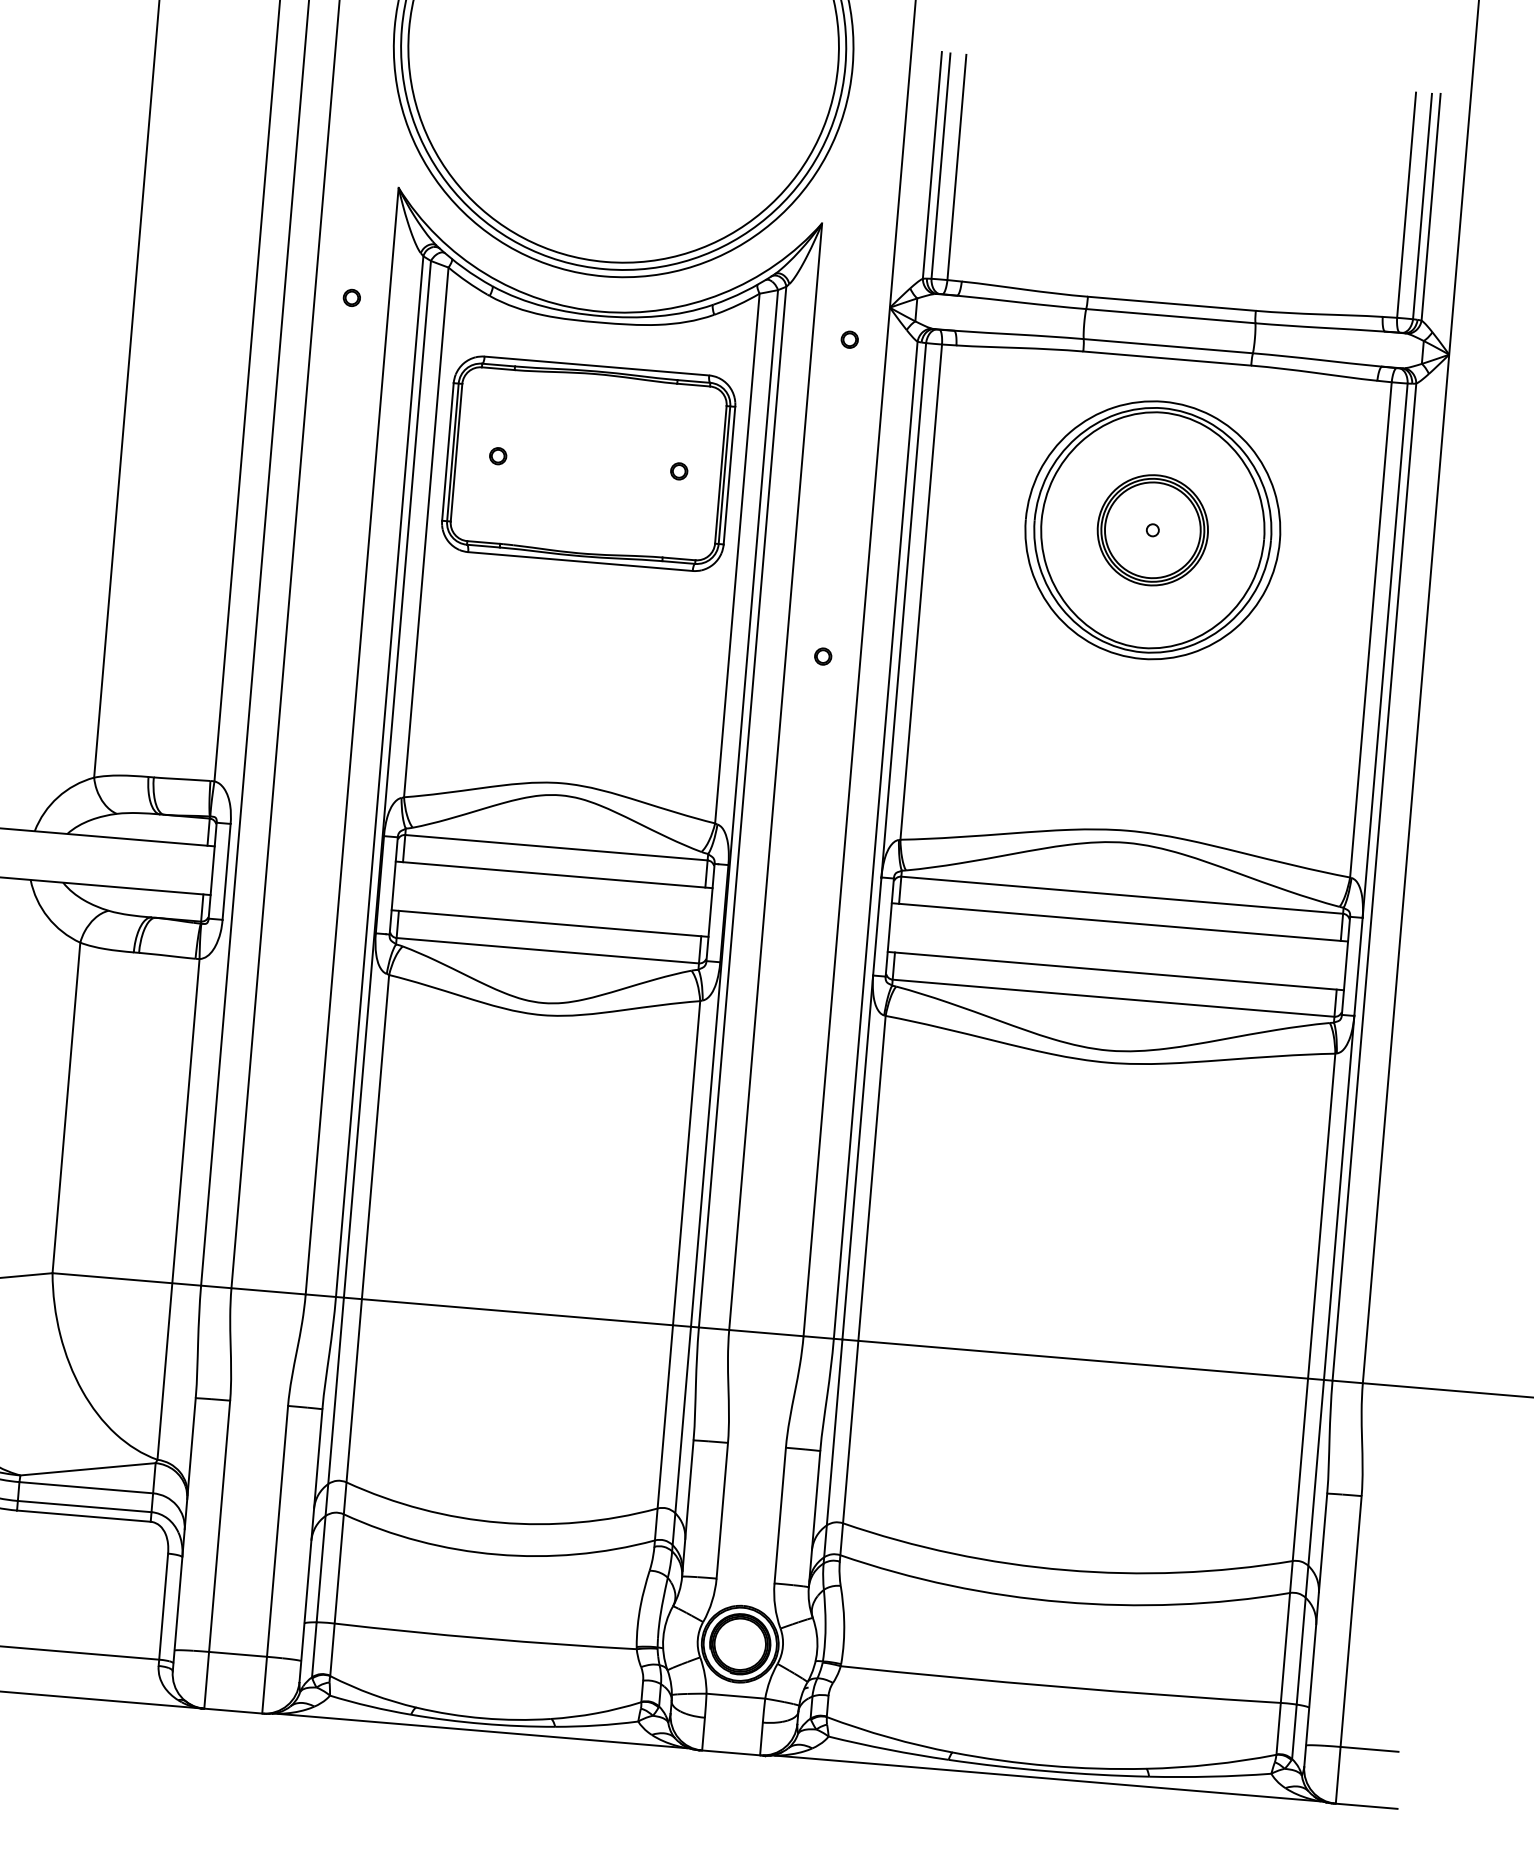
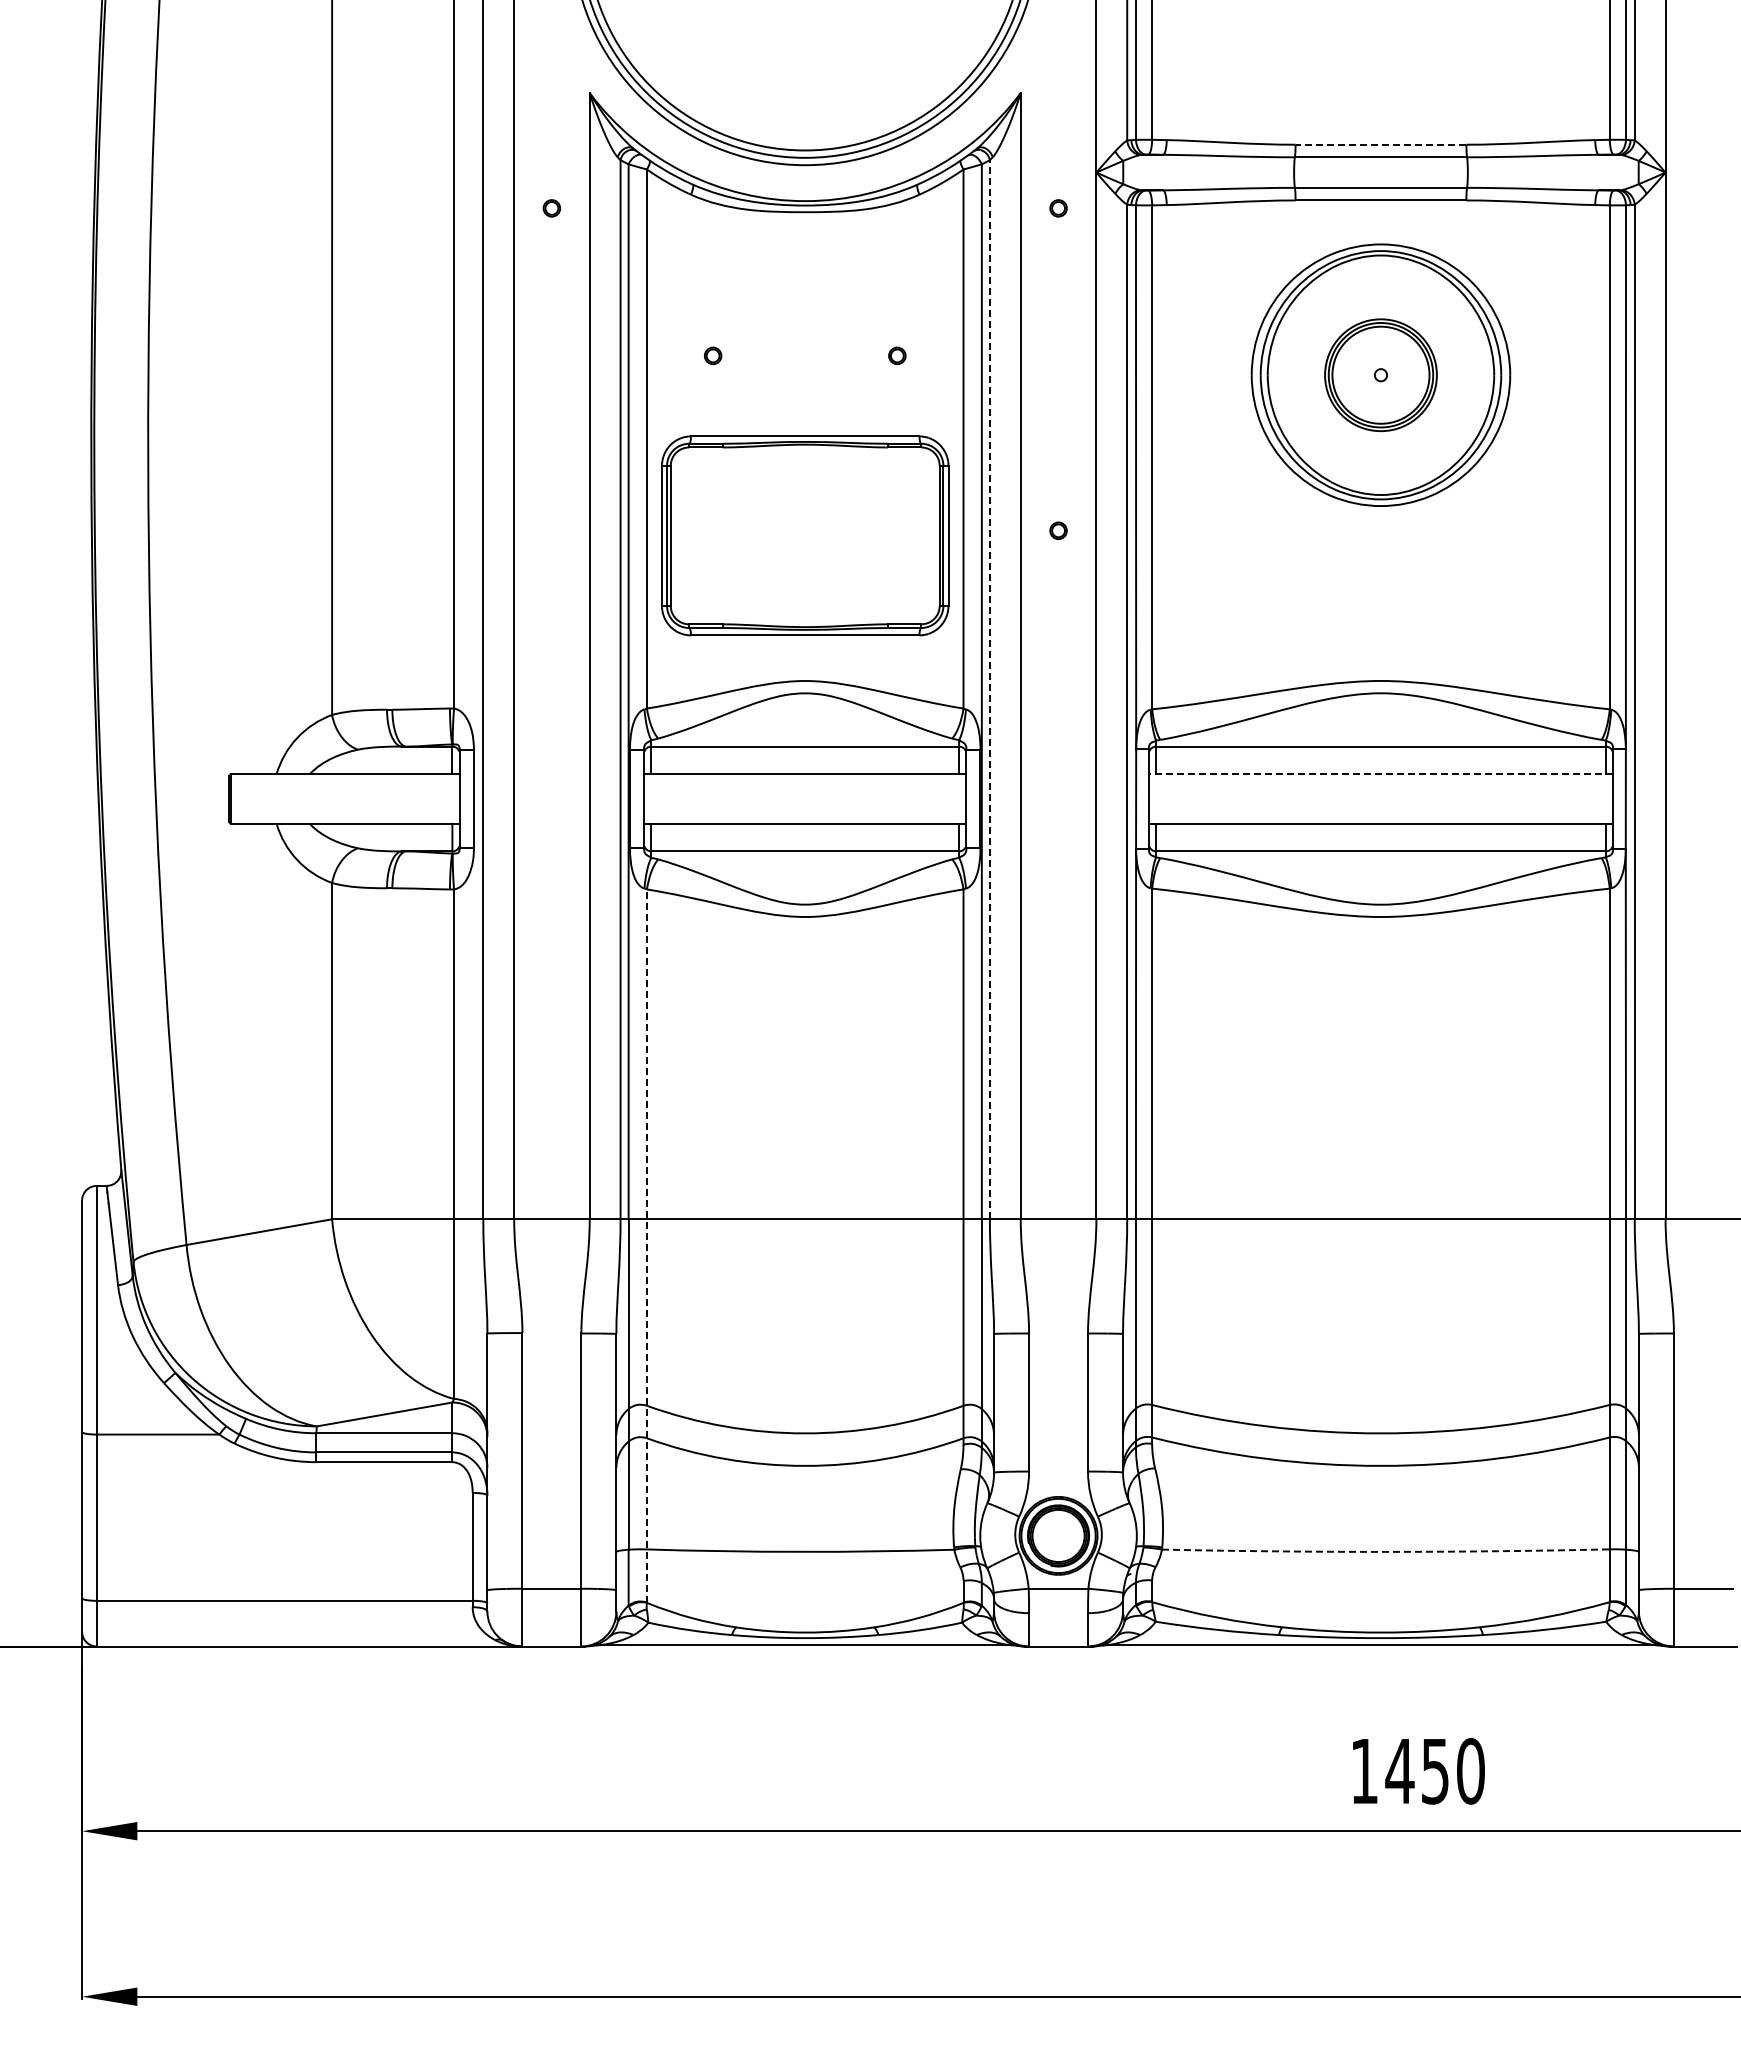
line: (1171, 303) -> (1380, 144), solid -> dashed
part: (588, 463) -> (805, 535), moved
line: (742, 806) -> (989, 689), solid -> dashed
line: (1119, 922) -> (1380, 774), solid -> dashed
line: (359, 1324) -> (646, 1245), solid -> dashed
arc: (1060, 1686) -> (1385, 1551), solid -> dashed

